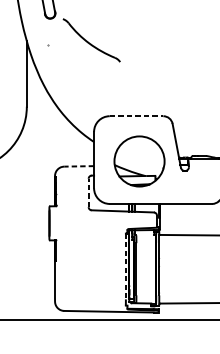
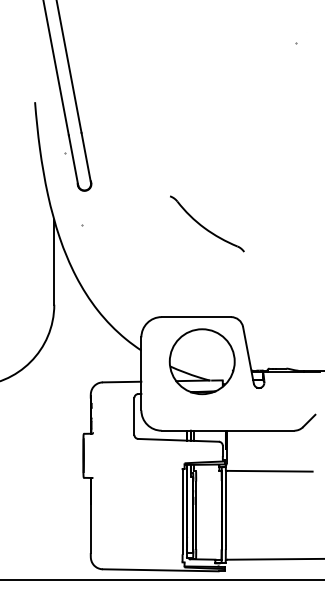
part: (91, 40) -> (207, 223), moved
line: (136, 116) -> (196, 317), dashed -> solid
part: (138, 161) -> (201, 361), moved
line: (78, 166) -> (121, 382), dashed -> solid
line: (88, 192) -> (134, 416), dashed -> solid
line: (125, 266) -> (182, 511), dashed -> solid

